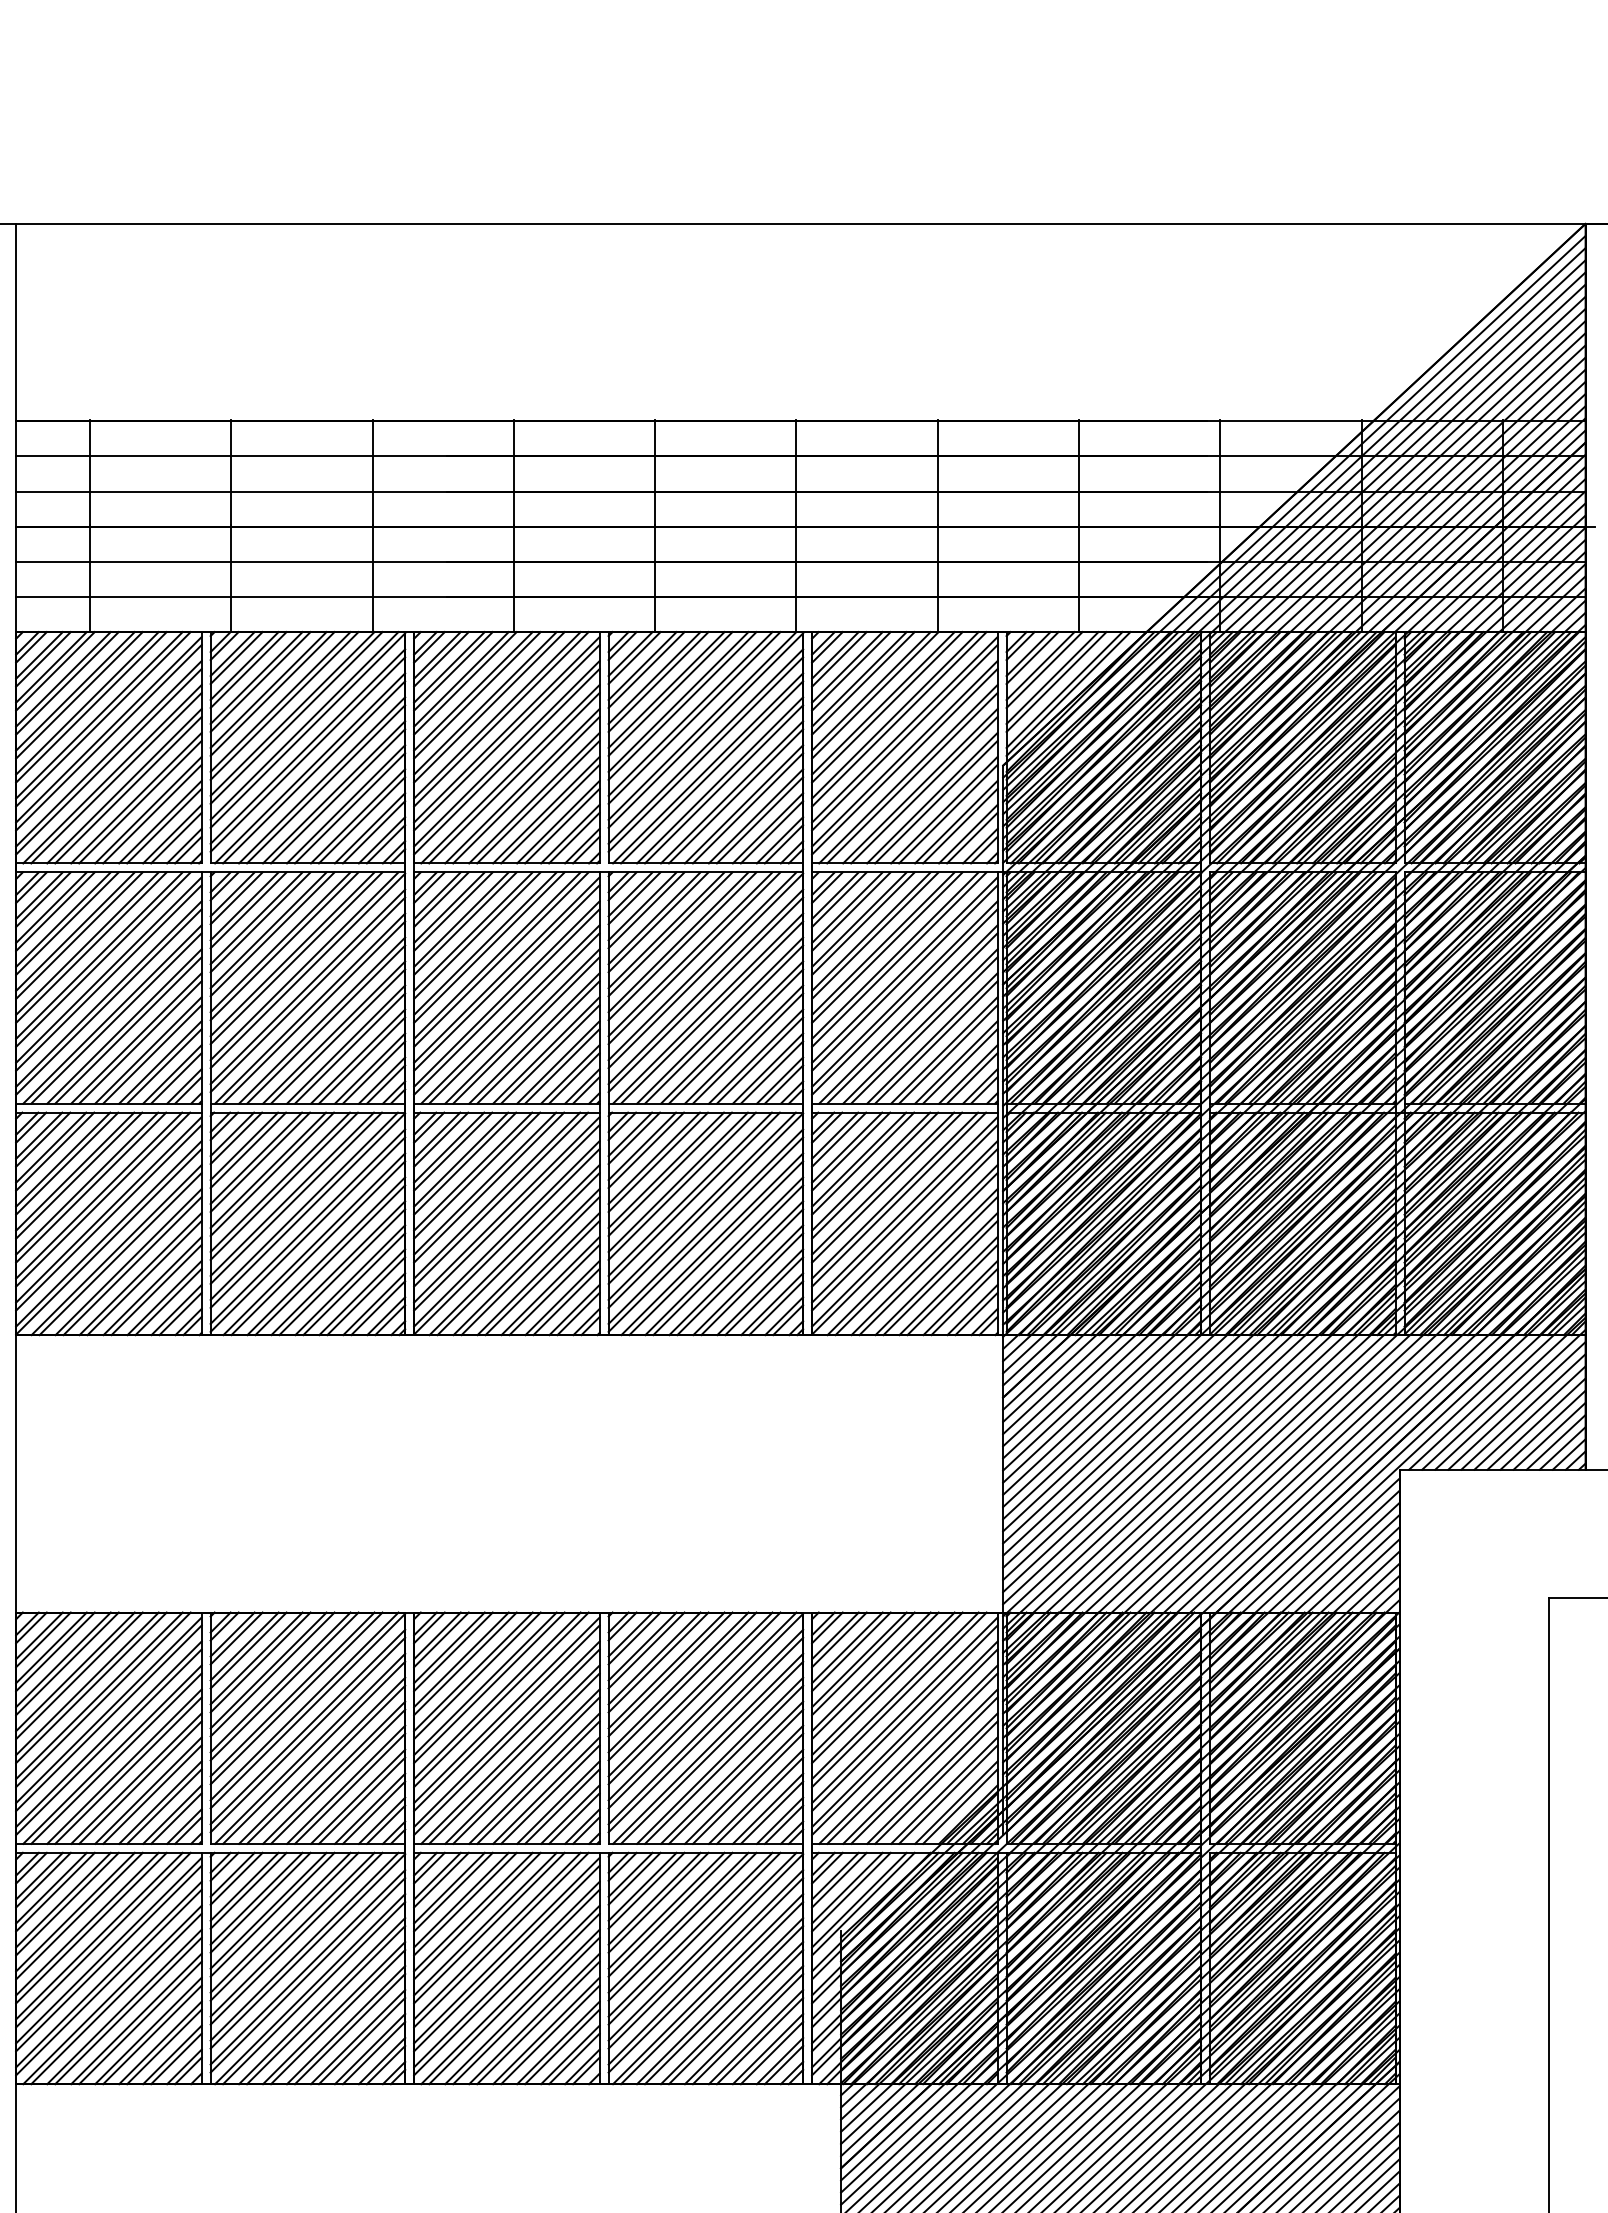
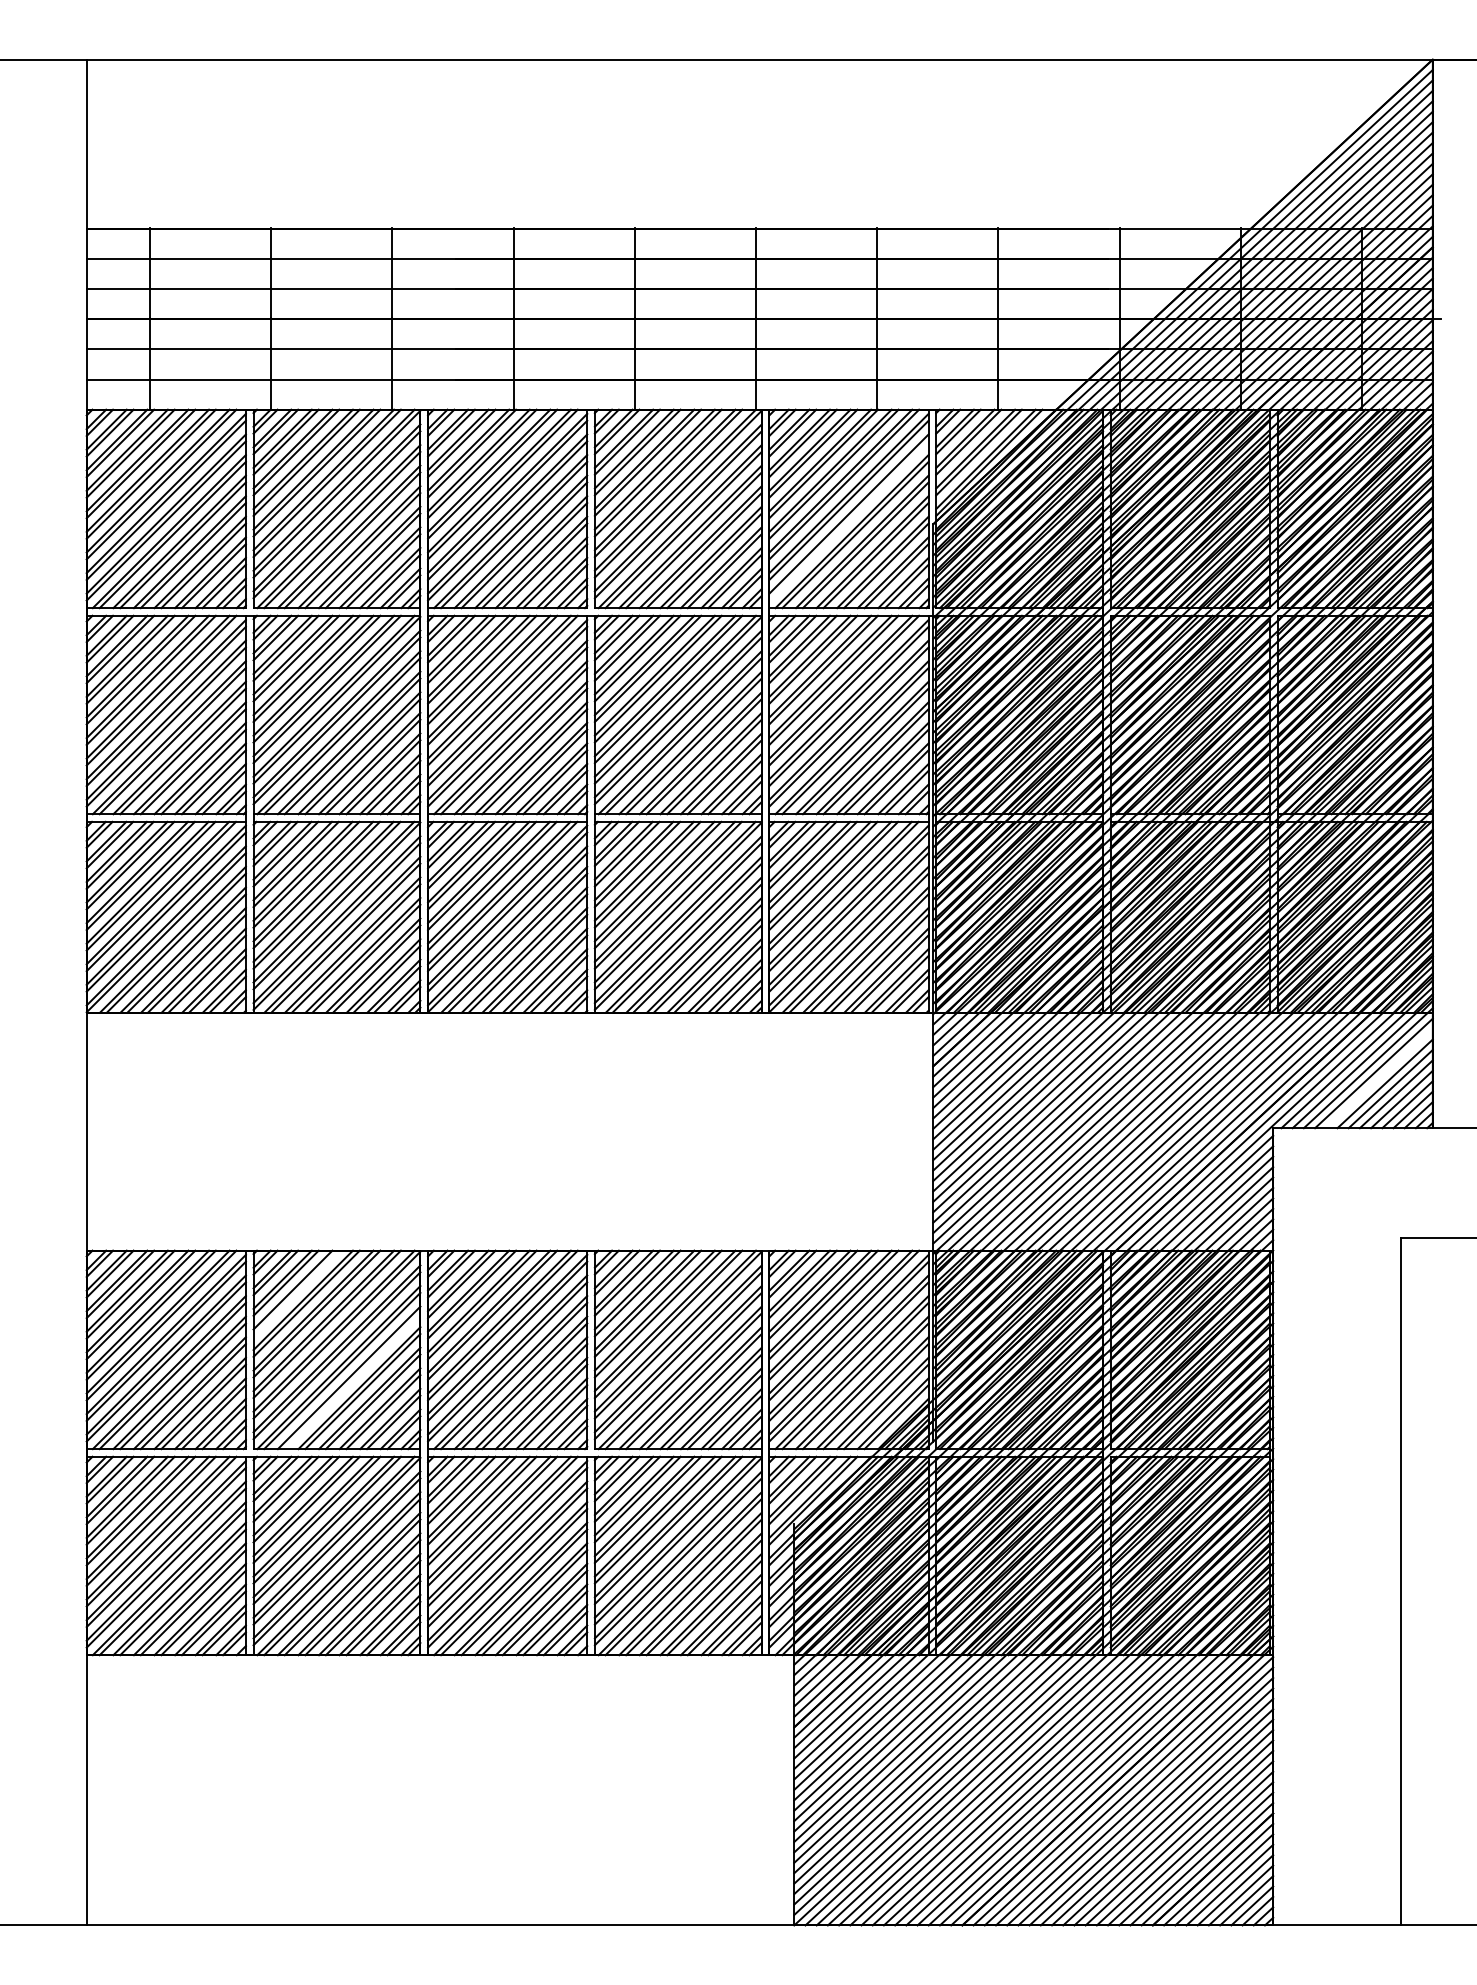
line: (904, 761) -> (848, 520), removed
line: (1523, 1411) -> (1379, 1078), removed
line: (260, 1662) -> (296, 1293), removed
line: (326, 1765) -> (352, 1381), removed

